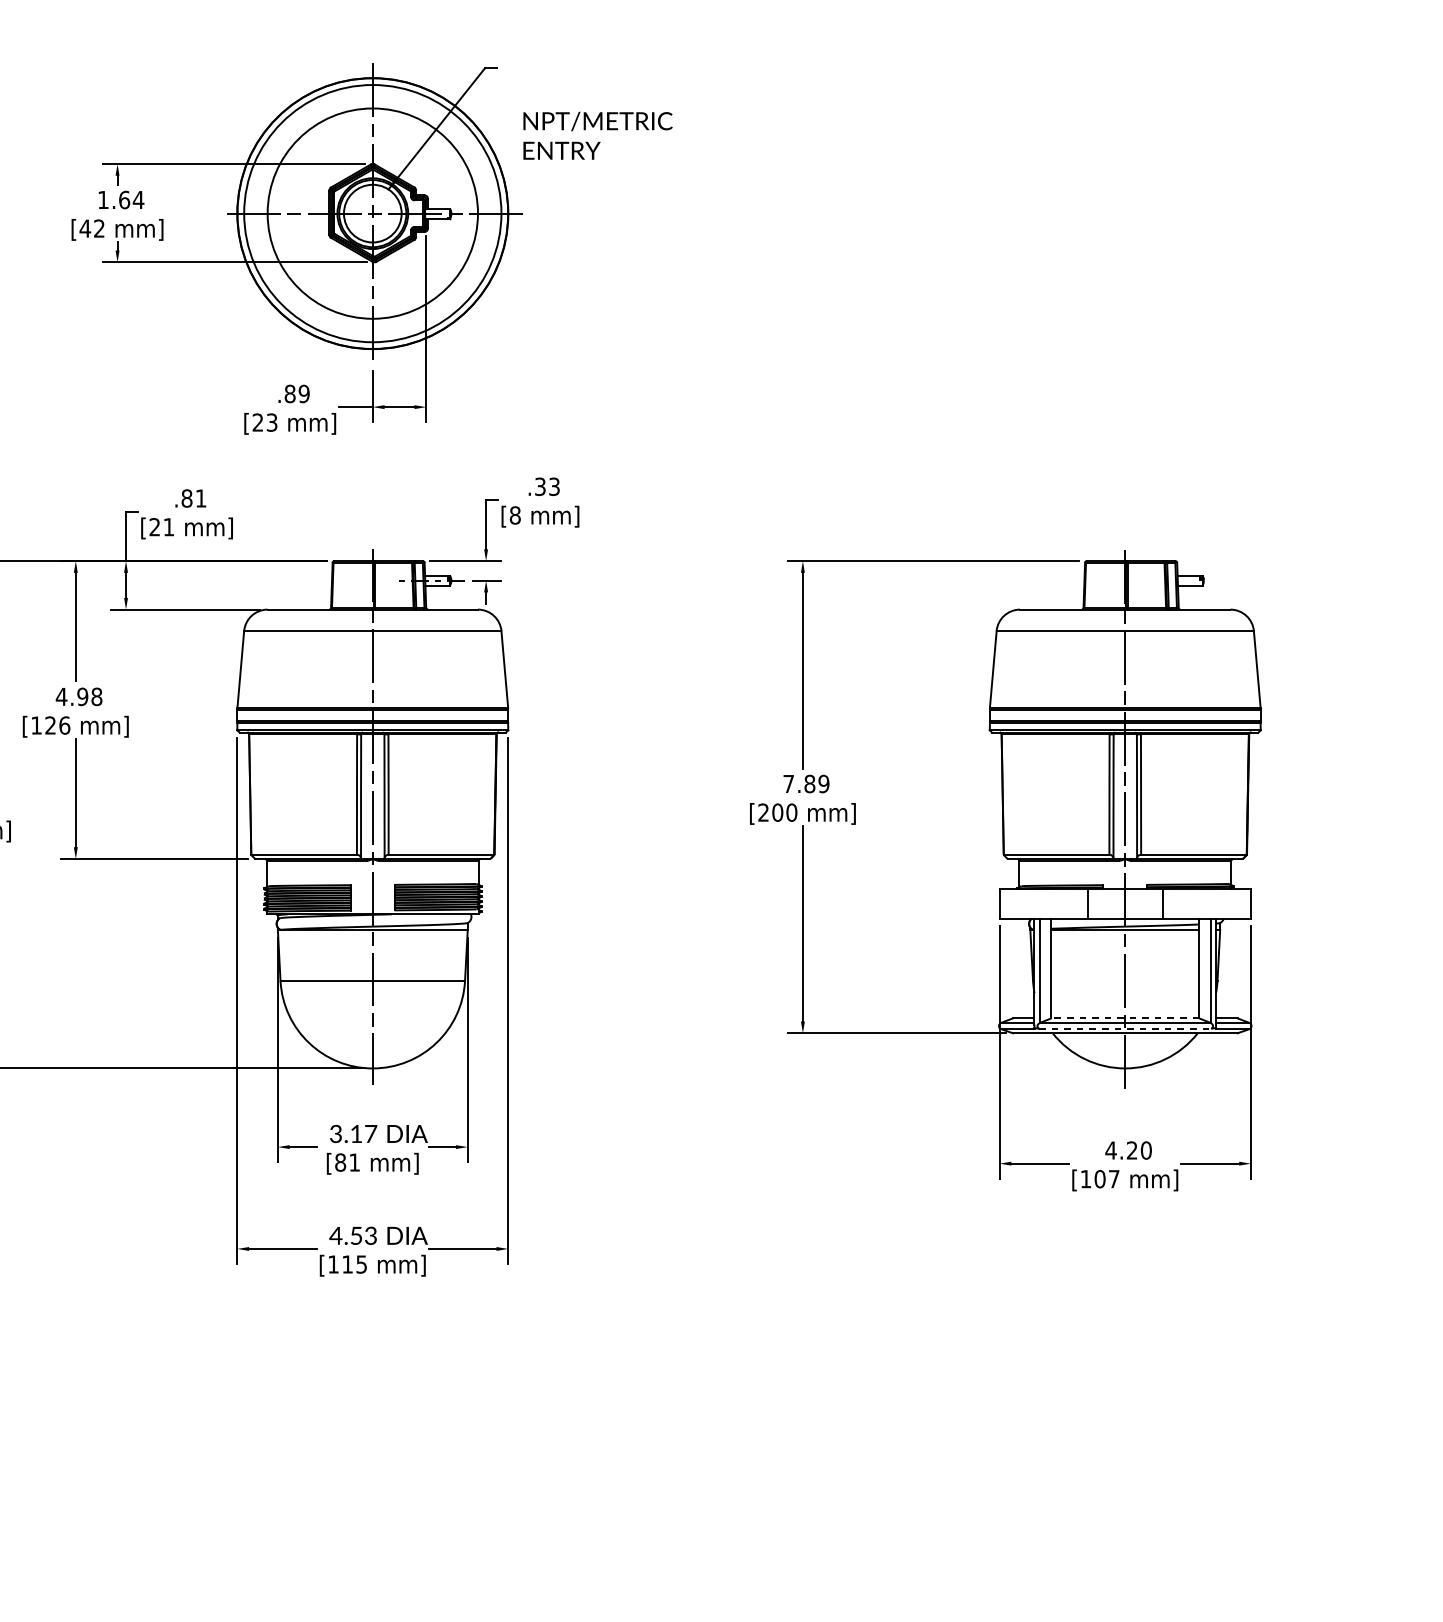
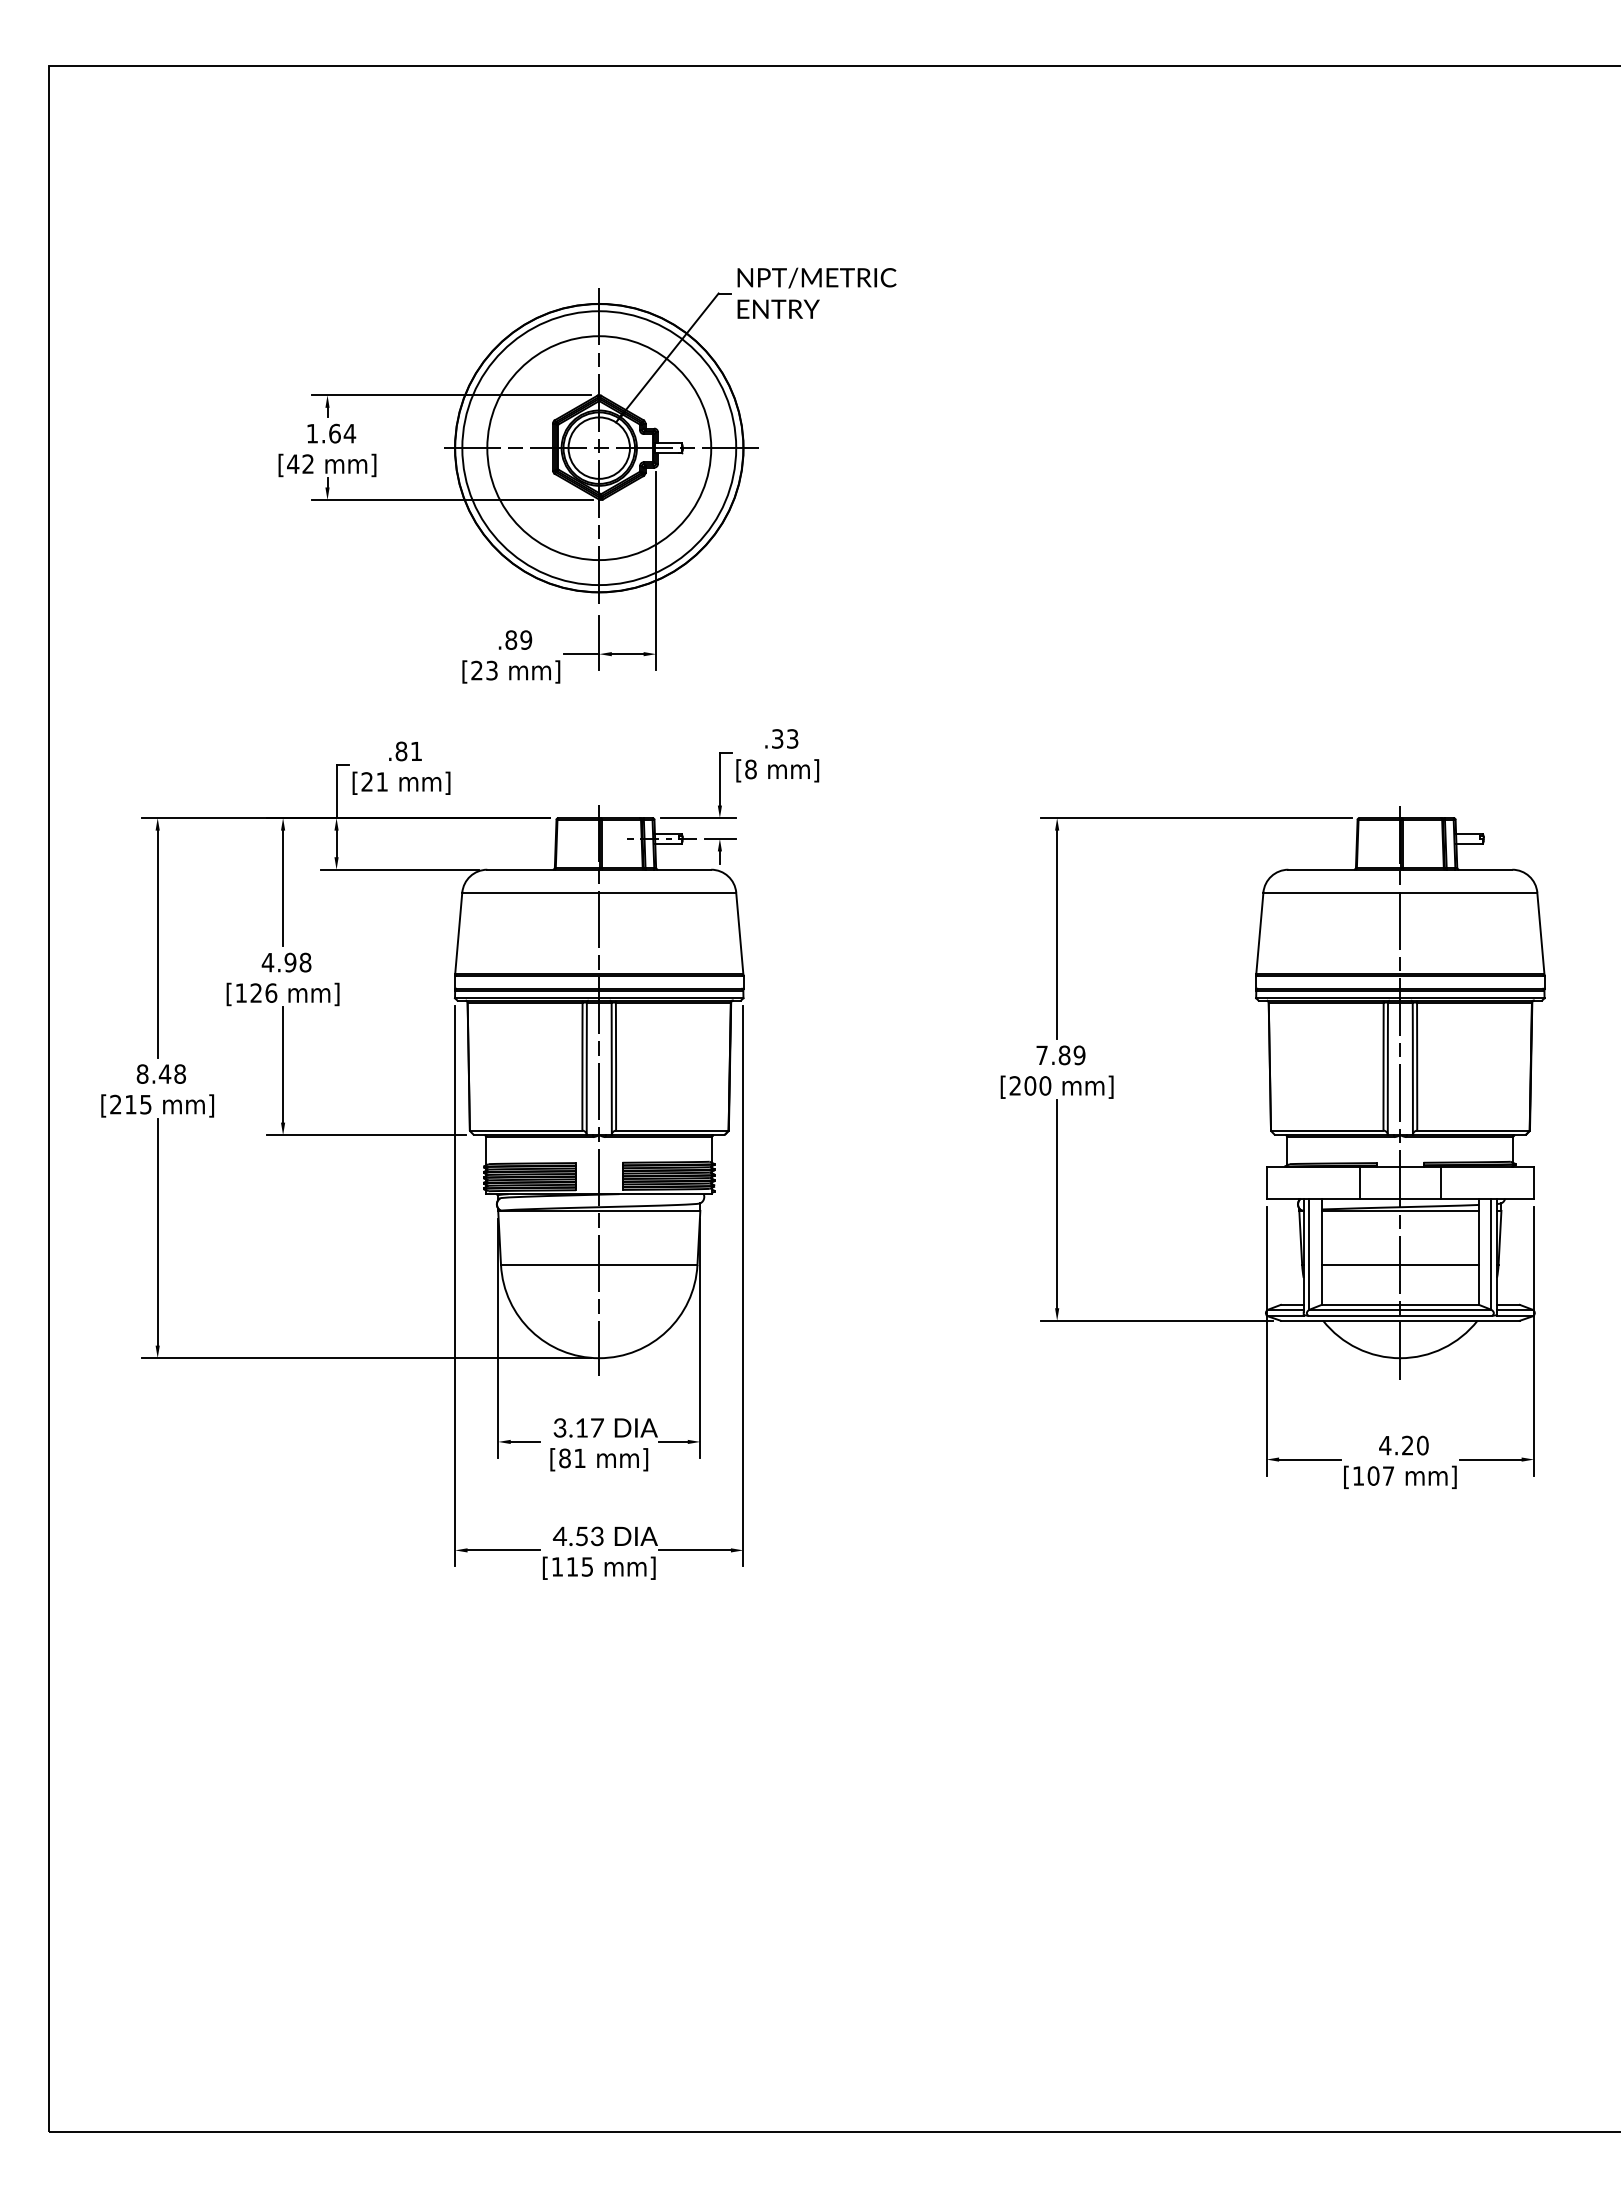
text: (597, 135) -> (816, 292), moved
line: (1124, 981) -> (1399, 1265), added
line: (1125, 1018) -> (1400, 1304), dashed -> solid
line: (1125, 1029) -> (1400, 1316), dashed -> solid

